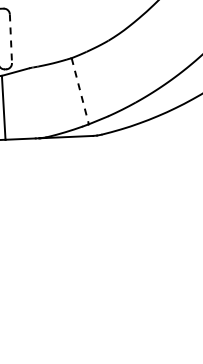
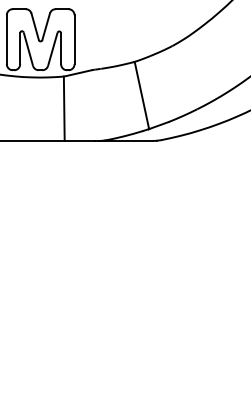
line: (10, 39) -> (74, 40), dashed -> solid
line: (80, 92) -> (142, 96), dashed -> solid

